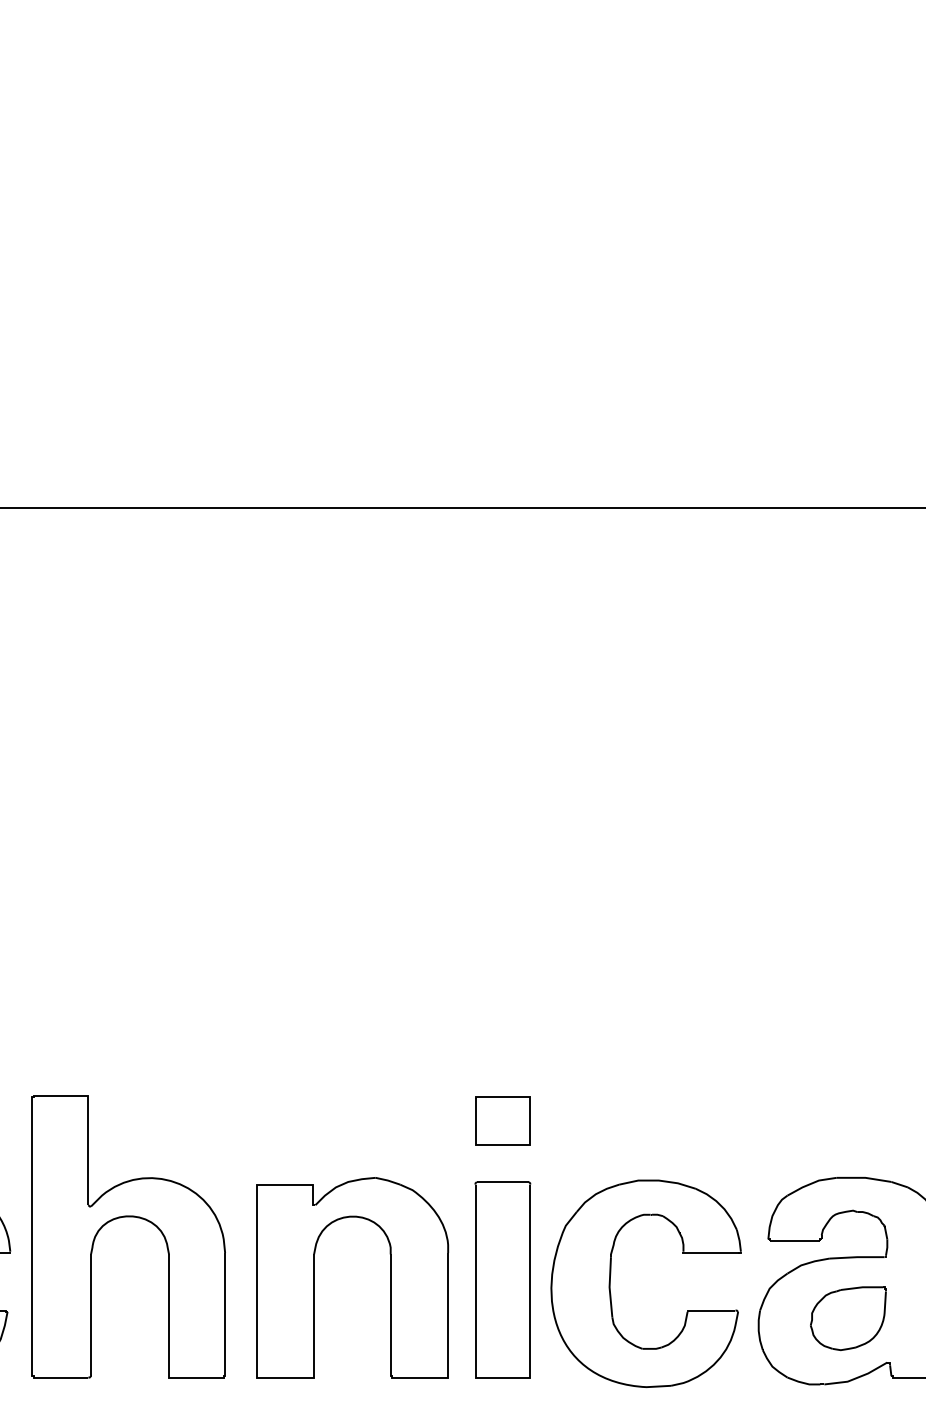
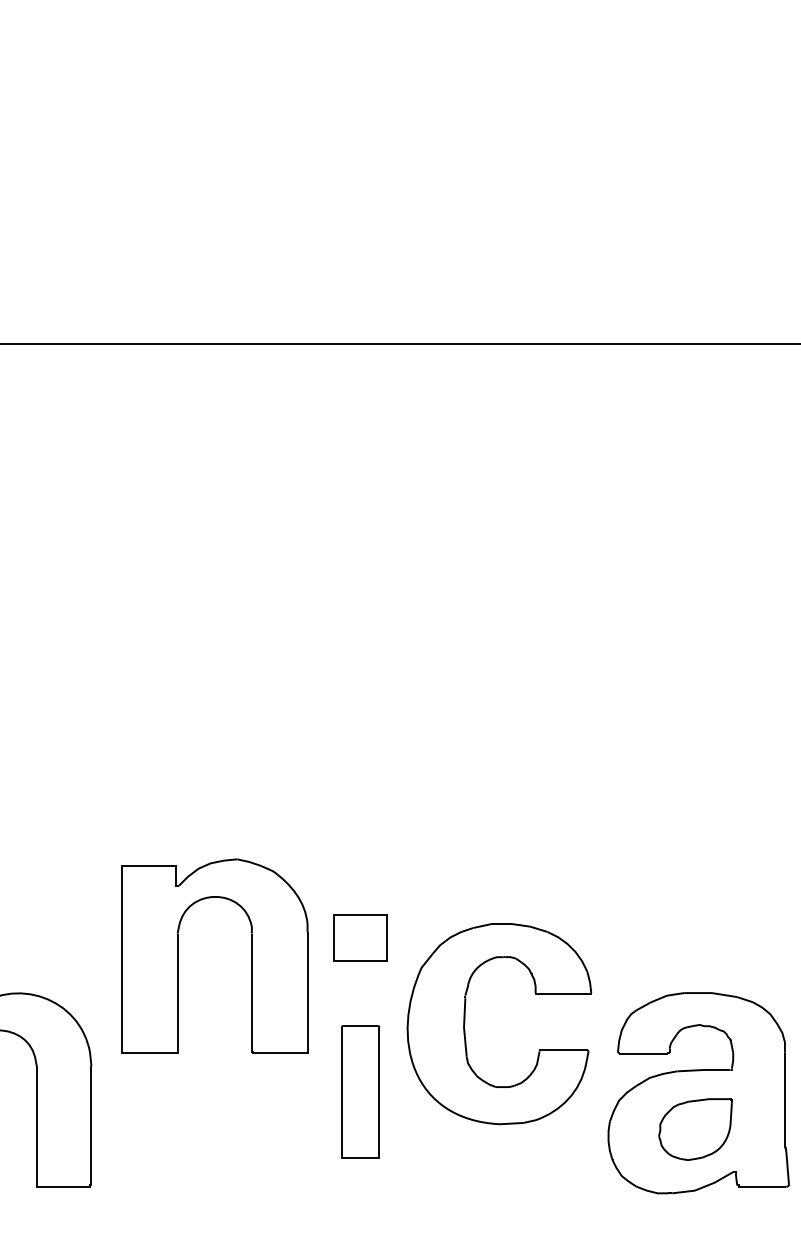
part: (314, 1277) -> (178, 955), moved
part: (502, 1279) -> (360, 1091), size x0.7
part: (610, 1283) -> (464, 1023), moved

